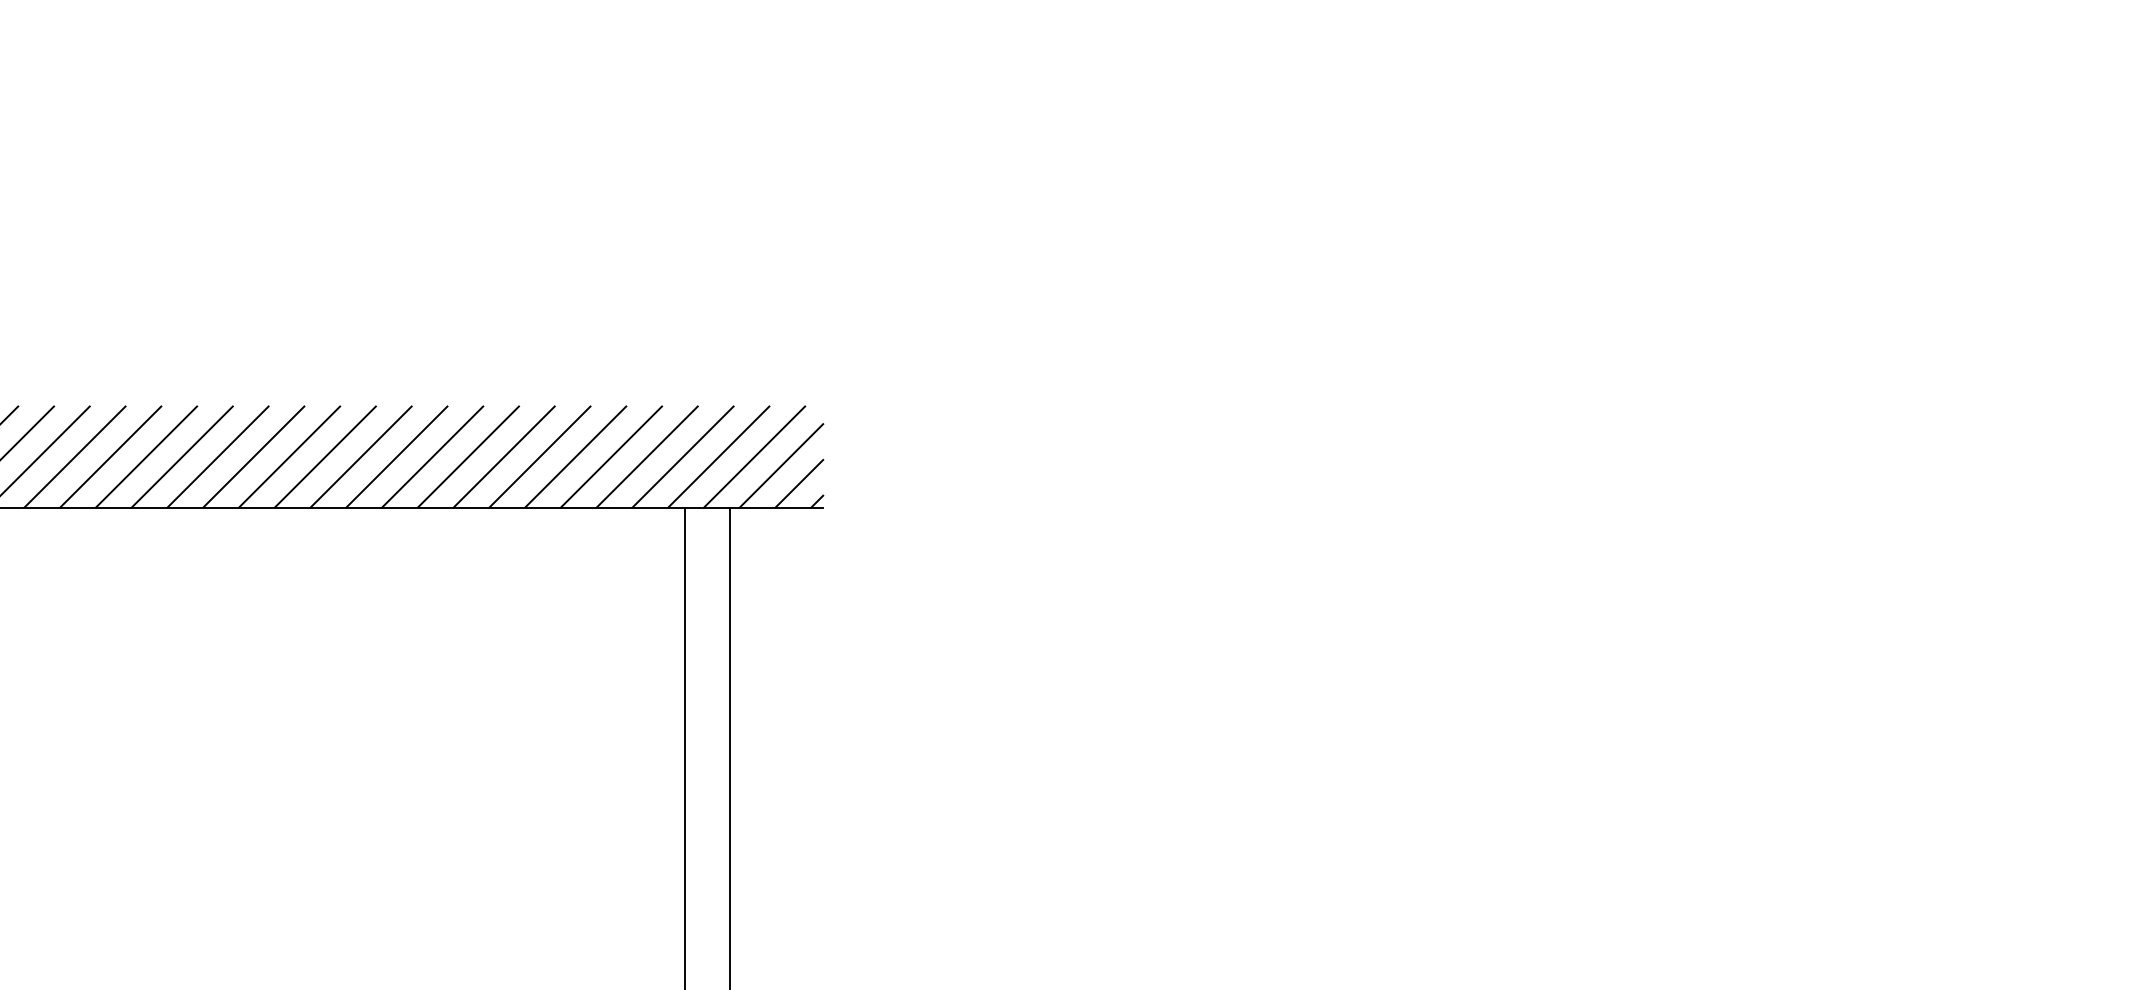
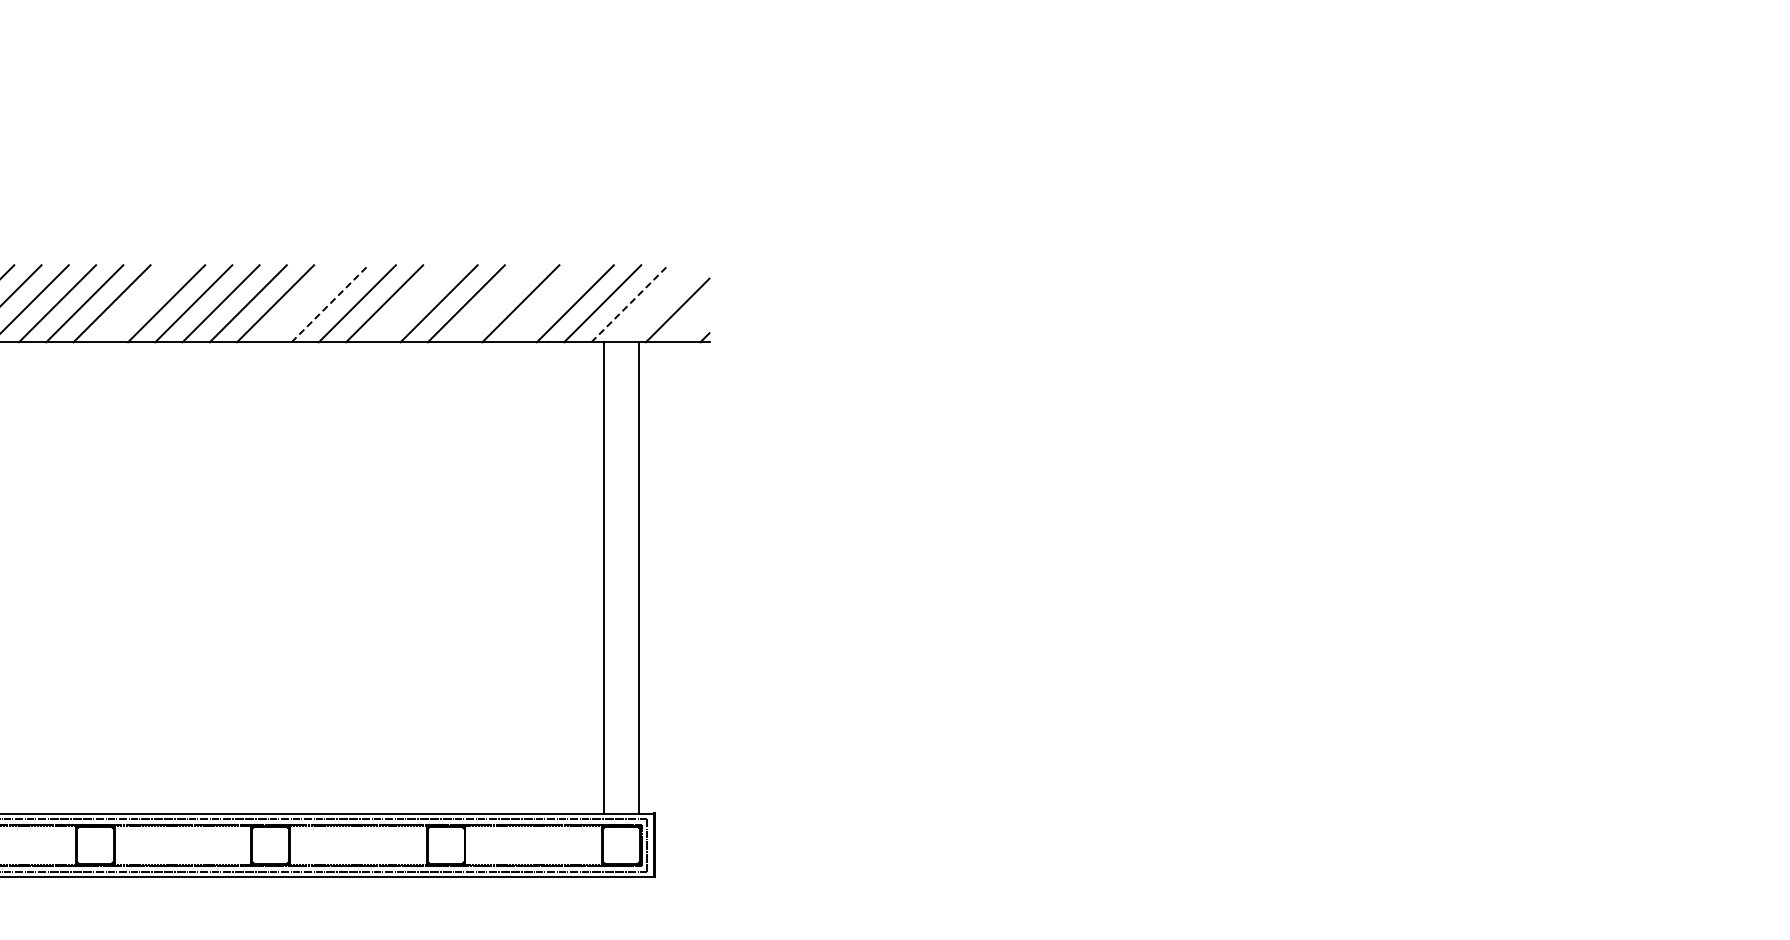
line: (73, 456) -> (138, 303), removed
line: (289, 456) -> (302, 303), removed
line: (325, 456) -> (330, 303), solid -> dashed
line: (432, 456) -> (411, 303), removed
line: (539, 456) -> (493, 303), removed
line: (610, 456) -> (547, 303), removed
line: (718, 456) -> (629, 303), solid -> dashed
line: (753, 456) -> (656, 303), removed
line: (799, 482) -> (691, 323), removed

